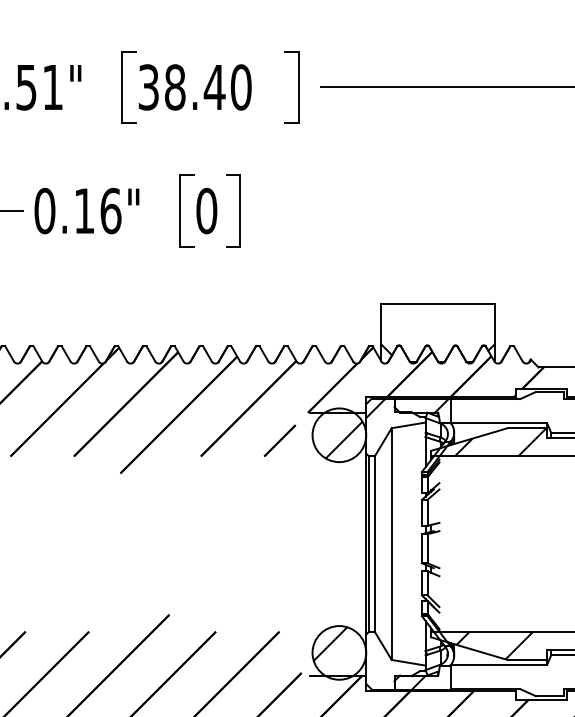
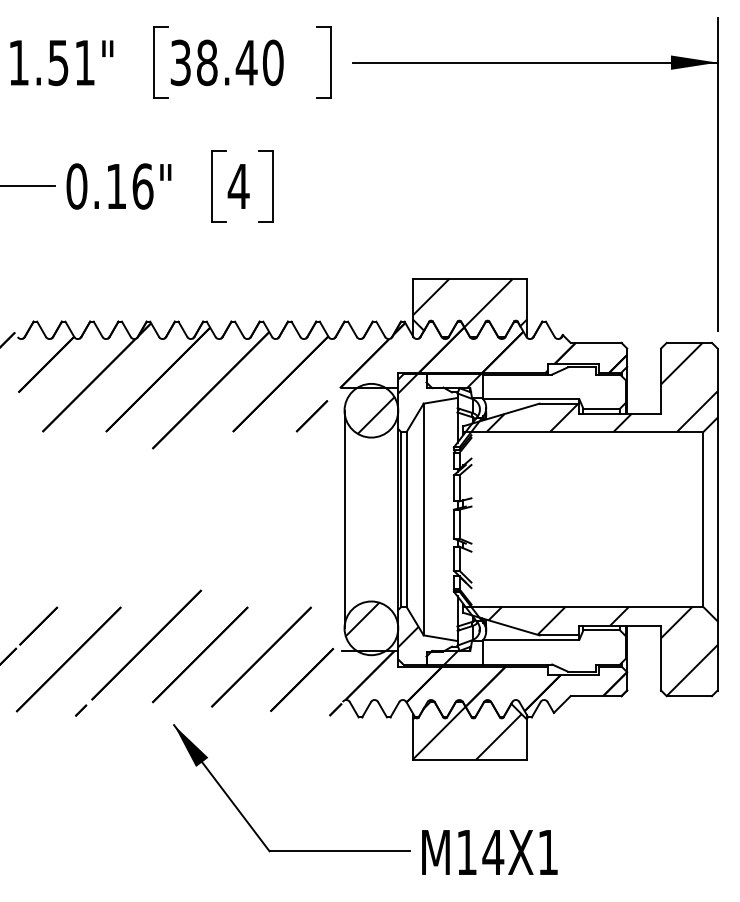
text: (206, 211) -> (238, 186), 0 -> 4
hatch: (430, 328) -> (462, 303), added
line: (312, 544) -> (344, 519), added
hatch: (376, 661) -> (408, 636), added

